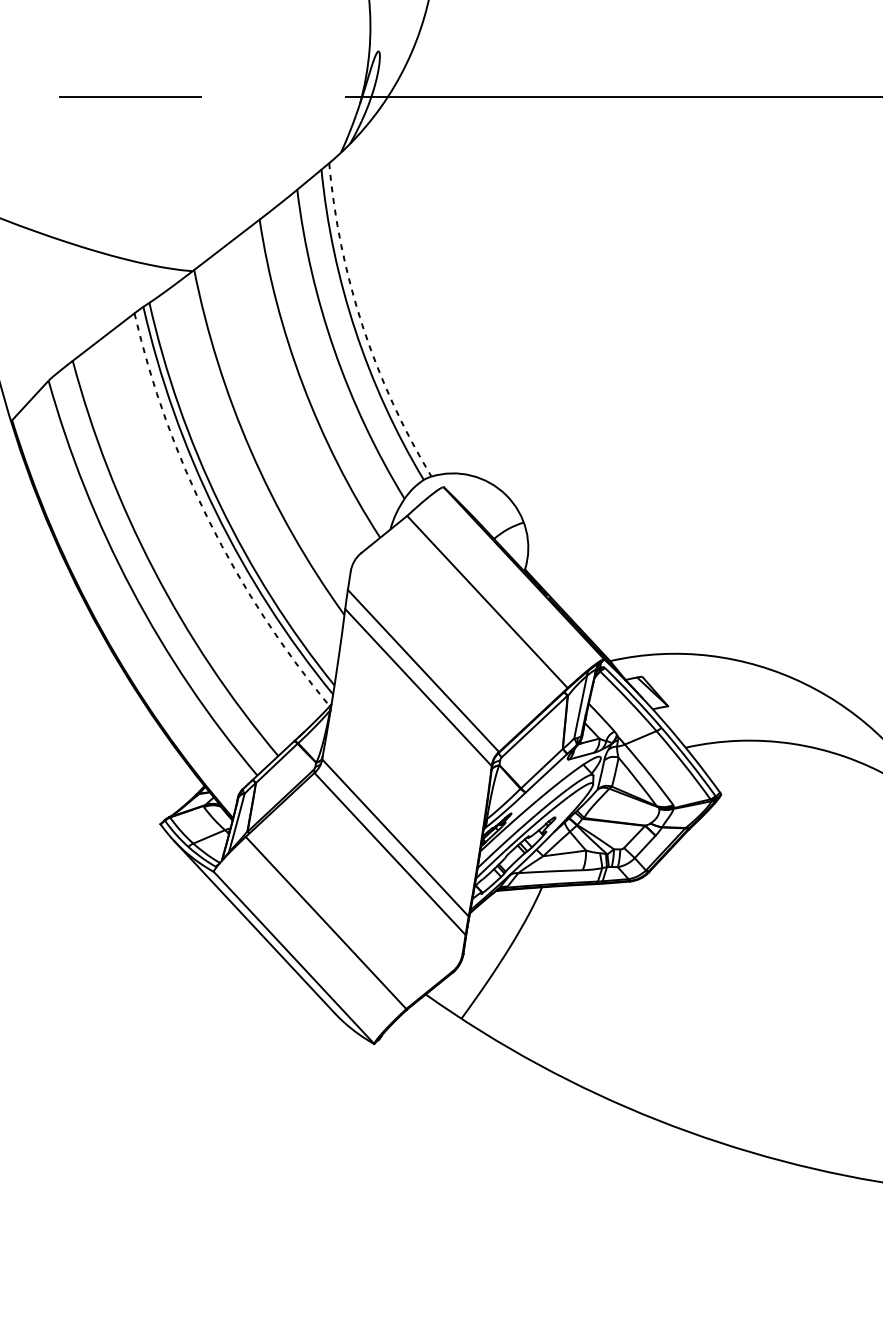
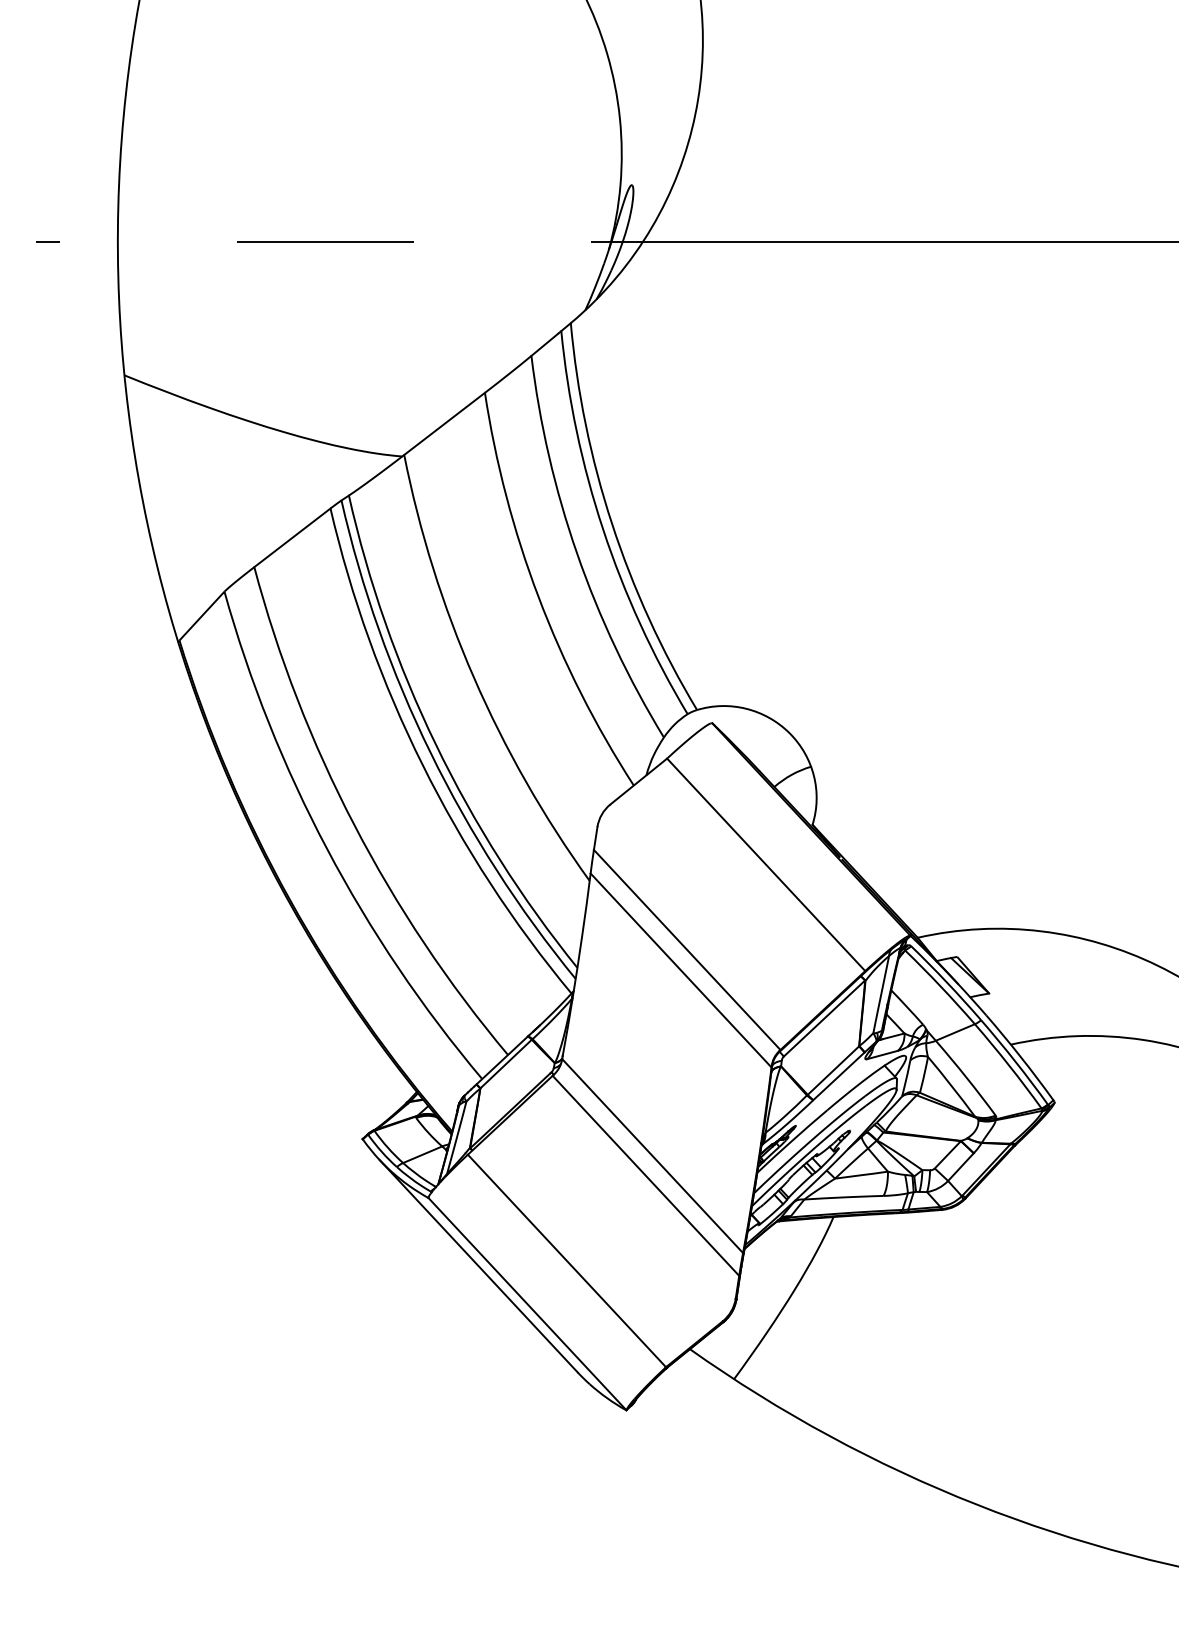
arc: (362, 325) -> (612, 523), dashed -> solid
arc: (209, 521) -> (422, 765), dashed -> solid

